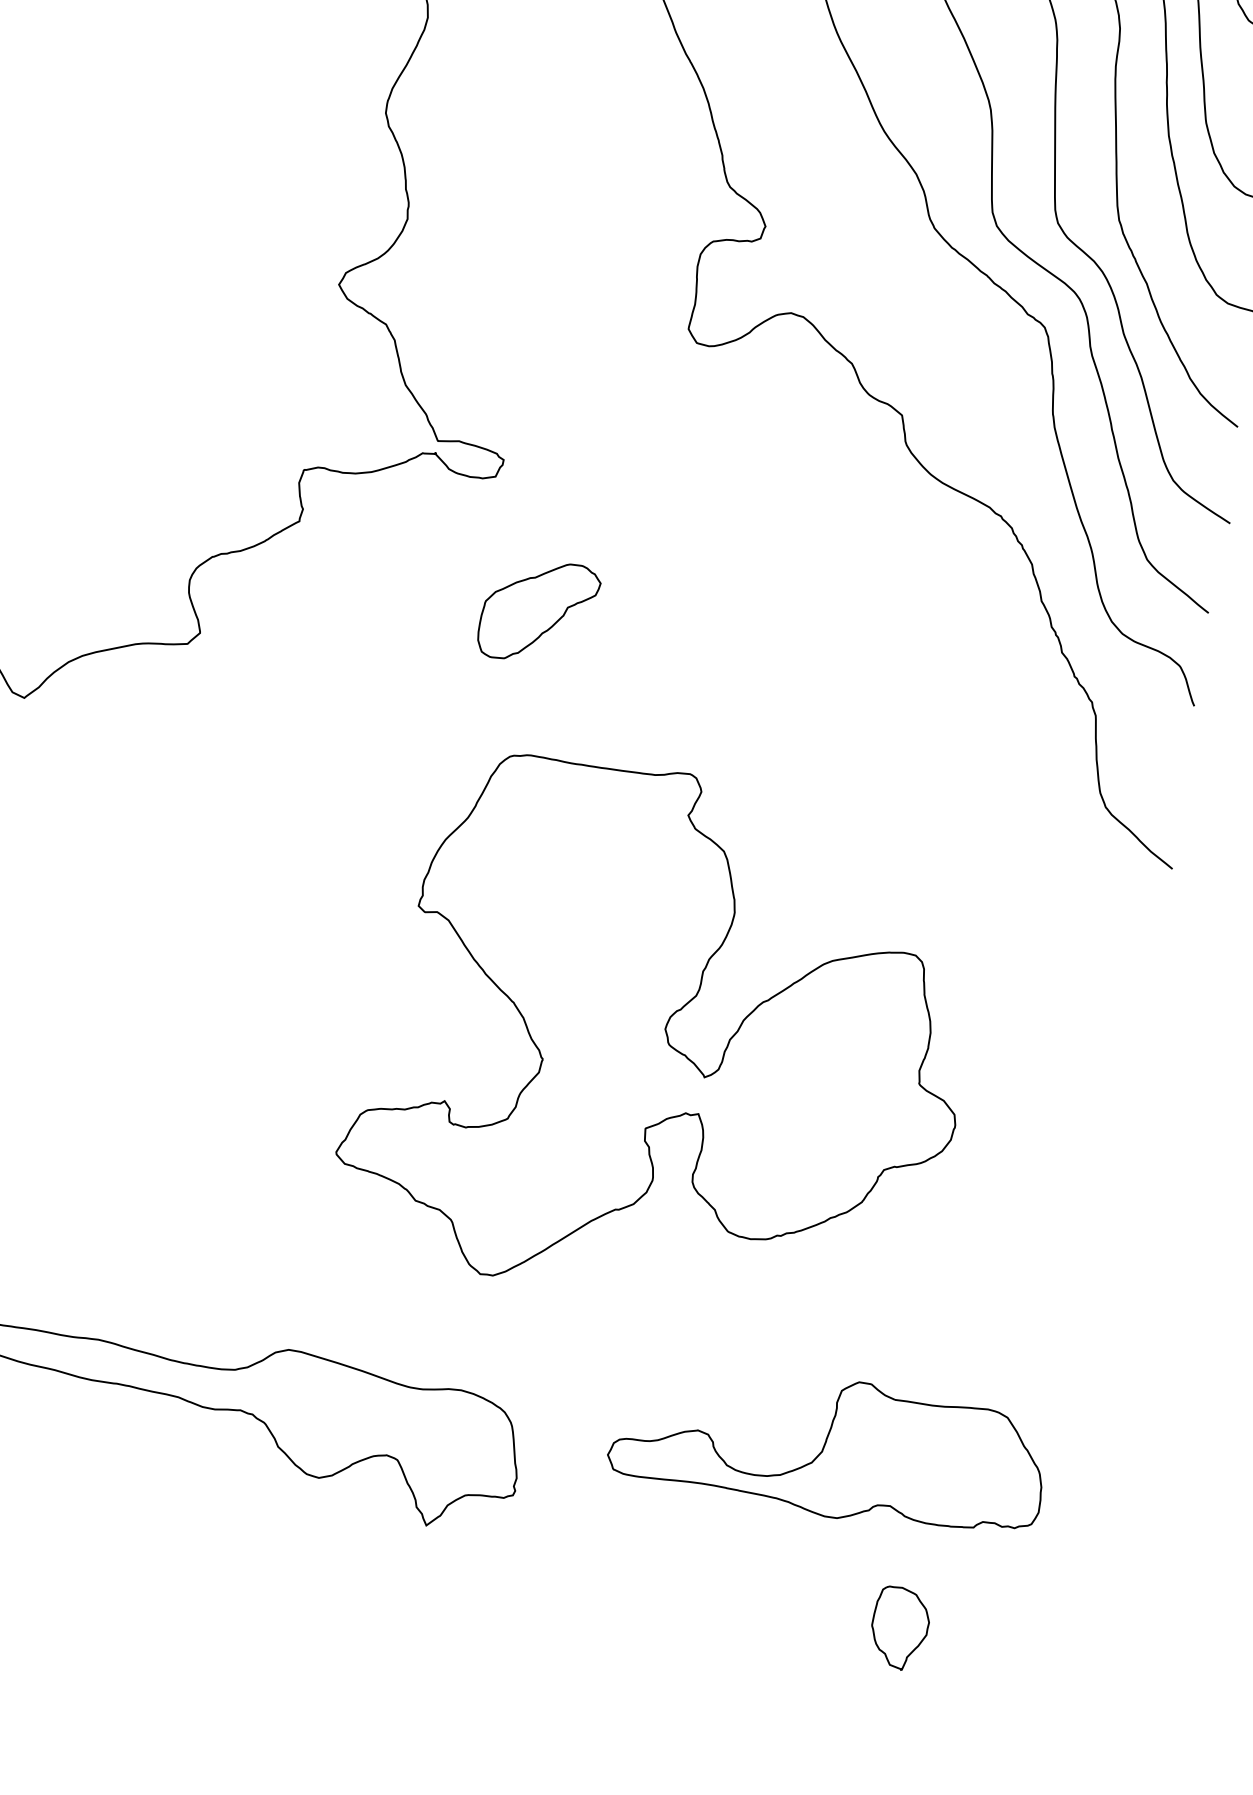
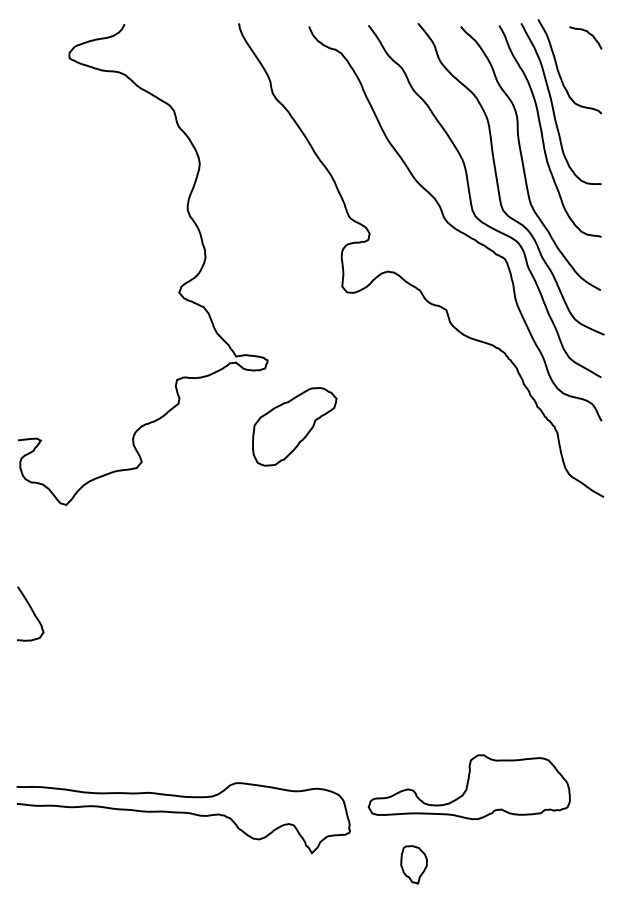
part: (539, 612) -> (295, 427), size x1.6
part: (662, 1037) -> (383, 612), removed
part: (827, 1447) -> (468, 787), moved
part: (898, 1627) -> (413, 864), moved

